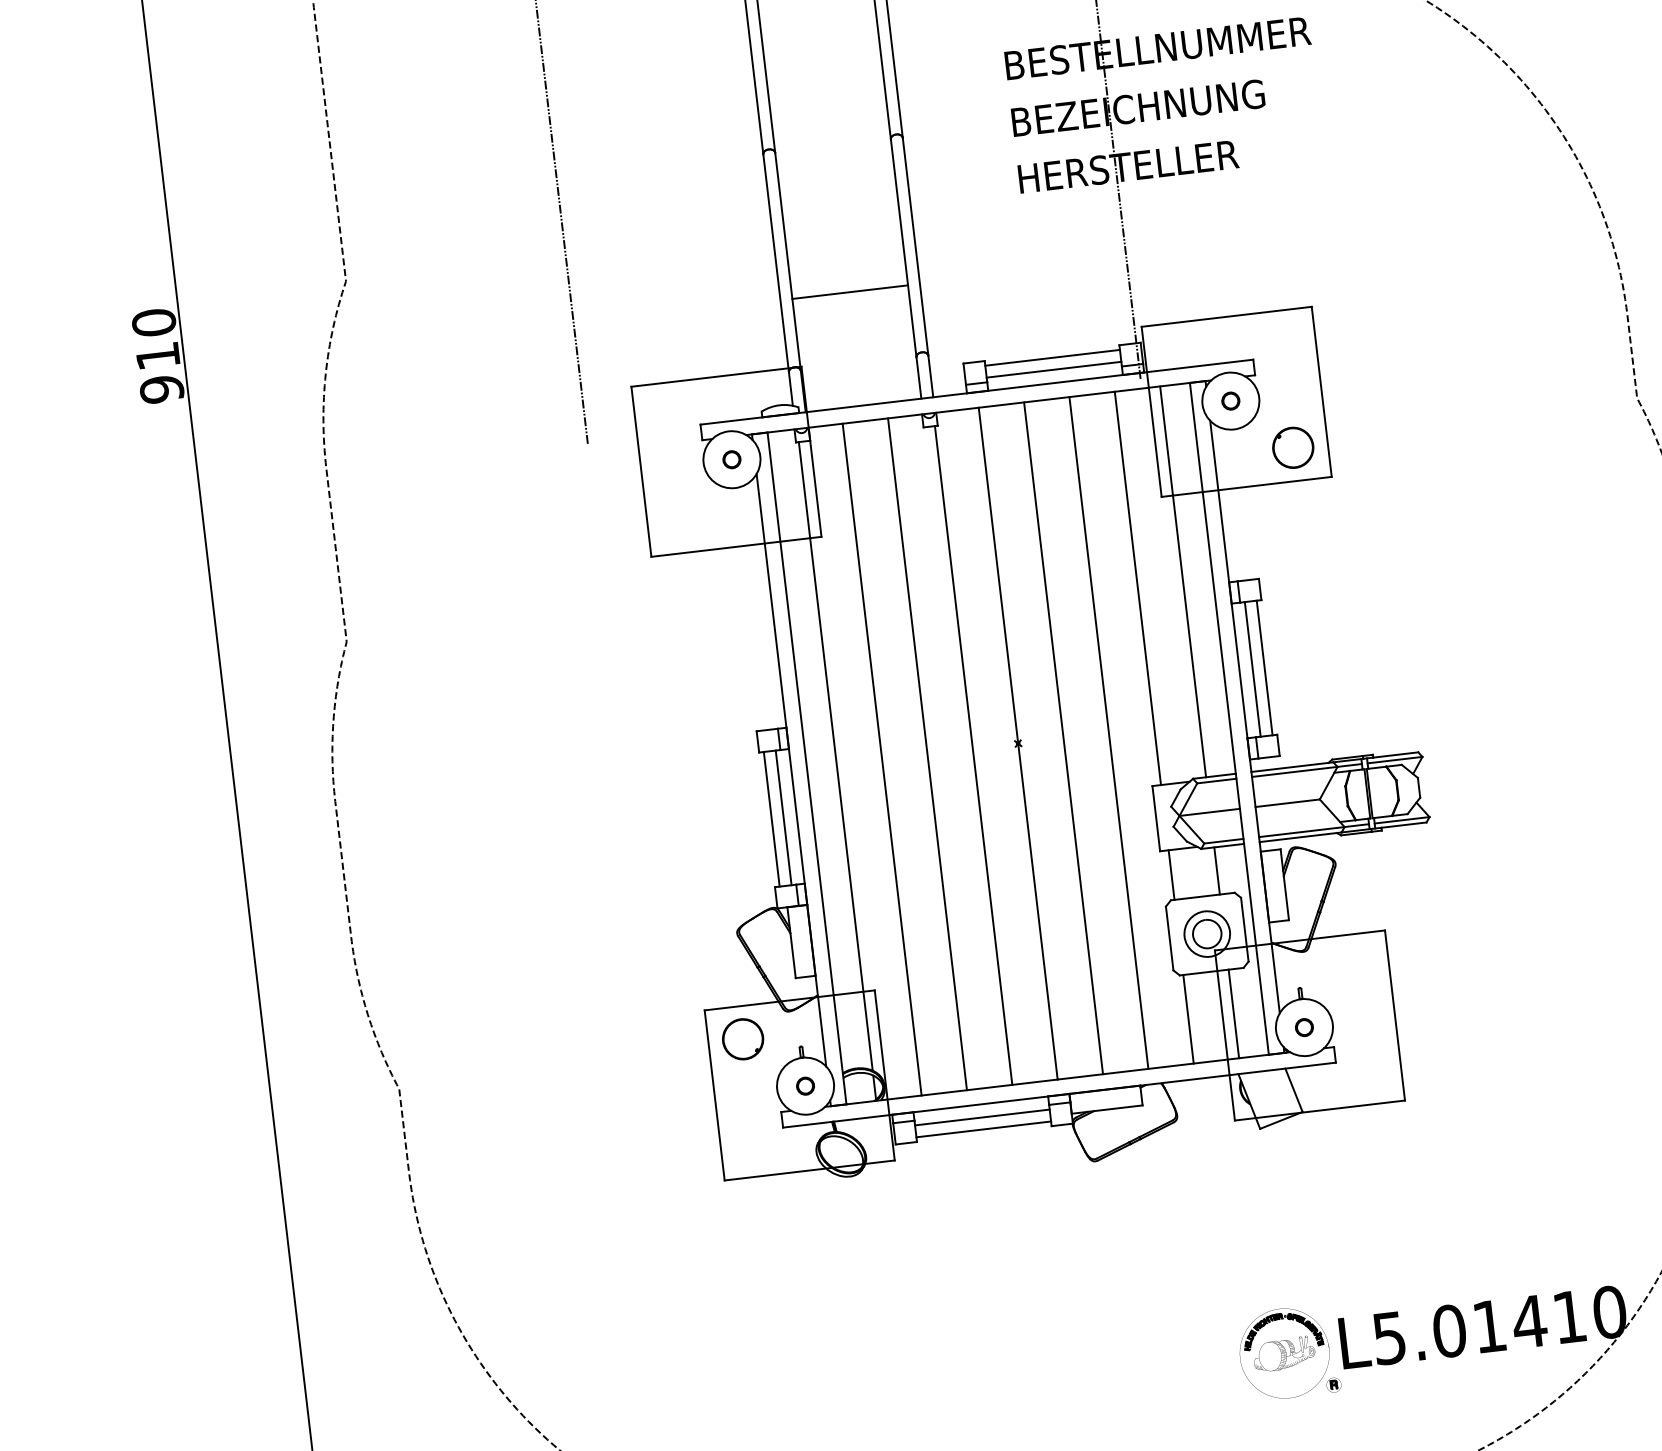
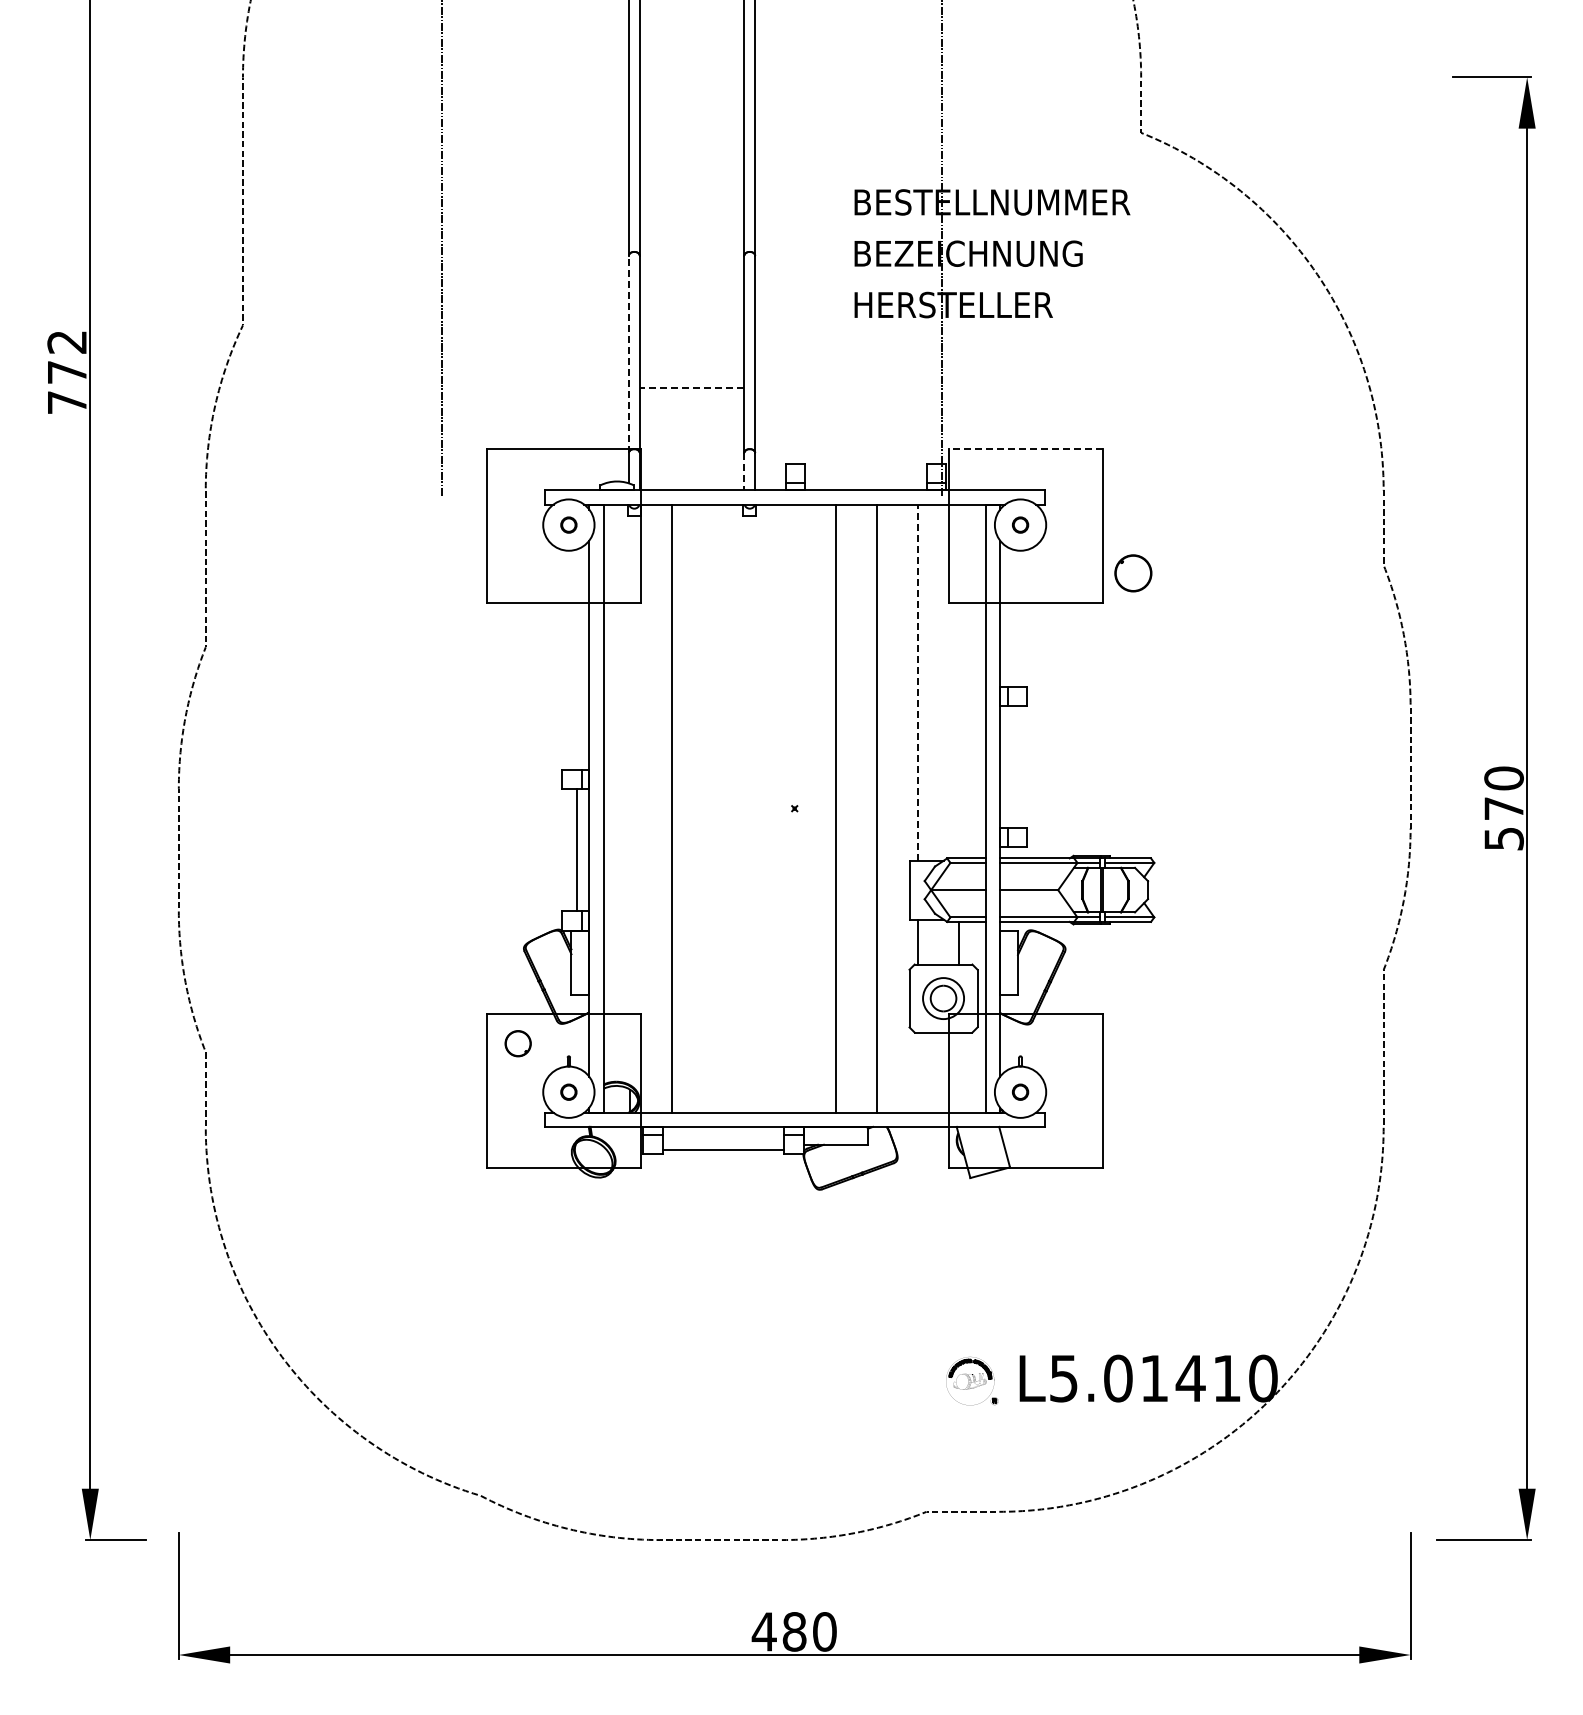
line: (775, 263) -> (628, 354), solid -> dashed
line: (849, 291) -> (691, 387), solid -> dashed
line: (1226, 316) -> (1025, 449), solid -> dashed
text: (158, 356) -> (67, 372), 910 -> 772
line: (1052, 357) -> (865, 467), removed
line: (1053, 369) -> (865, 478), removed
line: (918, 377) -> (744, 471), solid -> dashed
part: (1293, 447) -> (1133, 573), moved
line: (1182, 581) -> (958, 681), removed
line: (1137, 588) -> (917, 682), solid -> dashed
line: (1264, 667) -> (1022, 766), removed
line: (1252, 668) -> (1011, 766), removed
line: (1017, 743) -> (794, 808), removed
line: (927, 754) -> (712, 808), removed
line: (835, 755) -> (630, 800), removed
line: (973, 755) -> (753, 814), removed
line: (771, 819) -> (566, 850), removed
line: (1233, 1013) -> (958, 1072), removed
line: (1188, 1019) -> (917, 1072), removed
part: (743, 1038) -> (518, 1043), size x0.7
line: (982, 1117) -> (723, 1138), removed
part: (1288, 1352) -> (972, 1380), size x0.6

